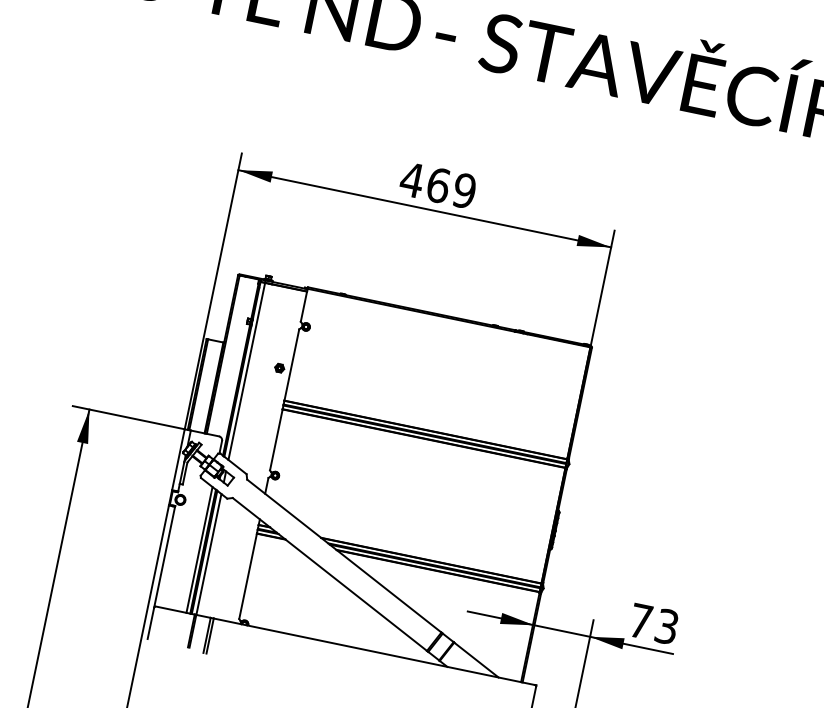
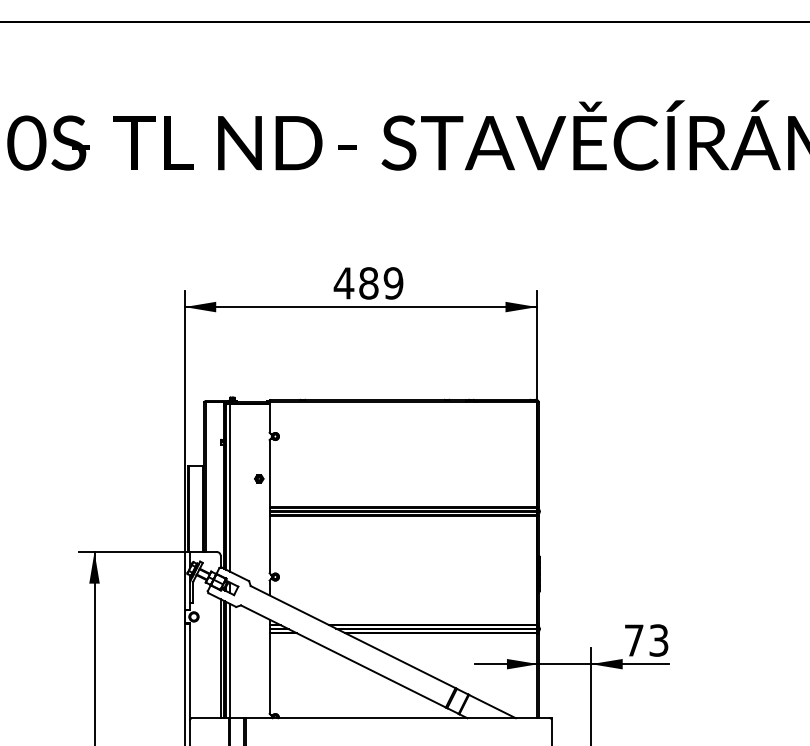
text: (438, 185) -> (368, 283), 469 -> 489

